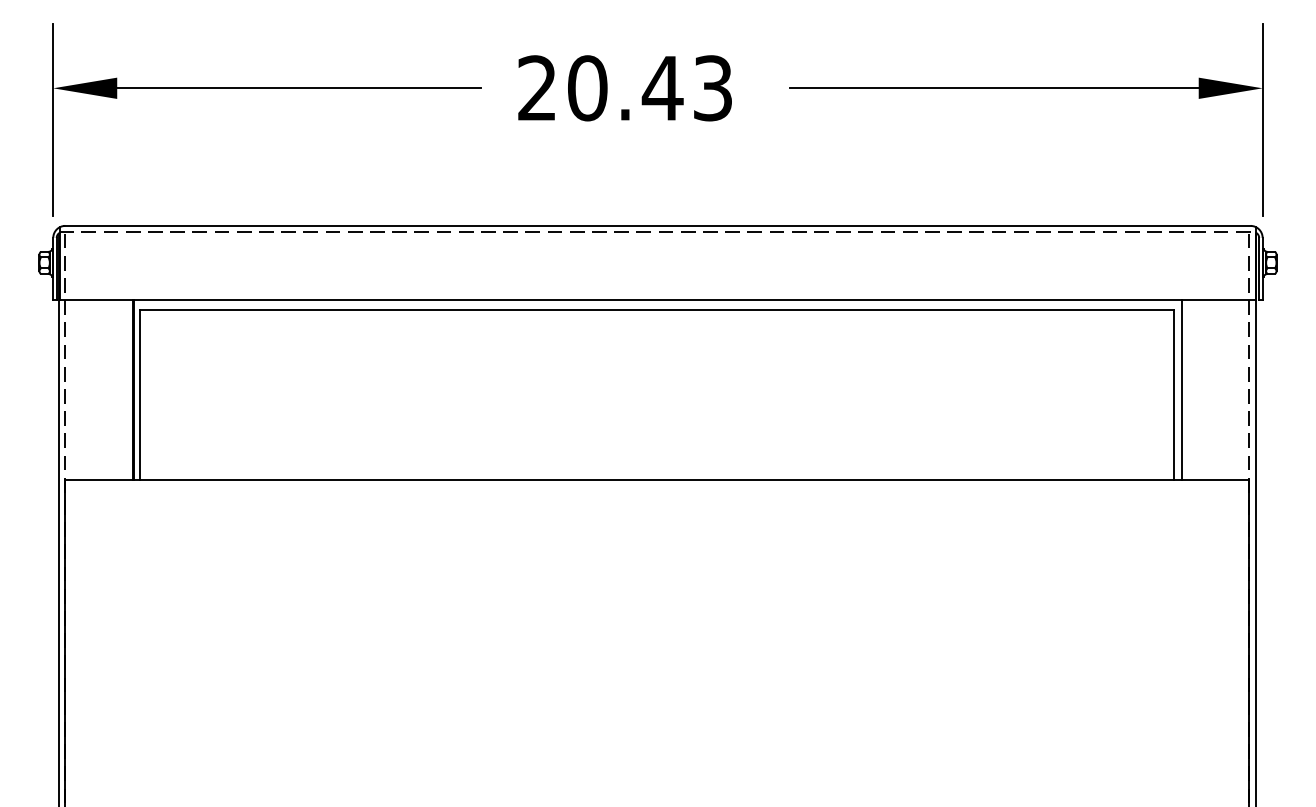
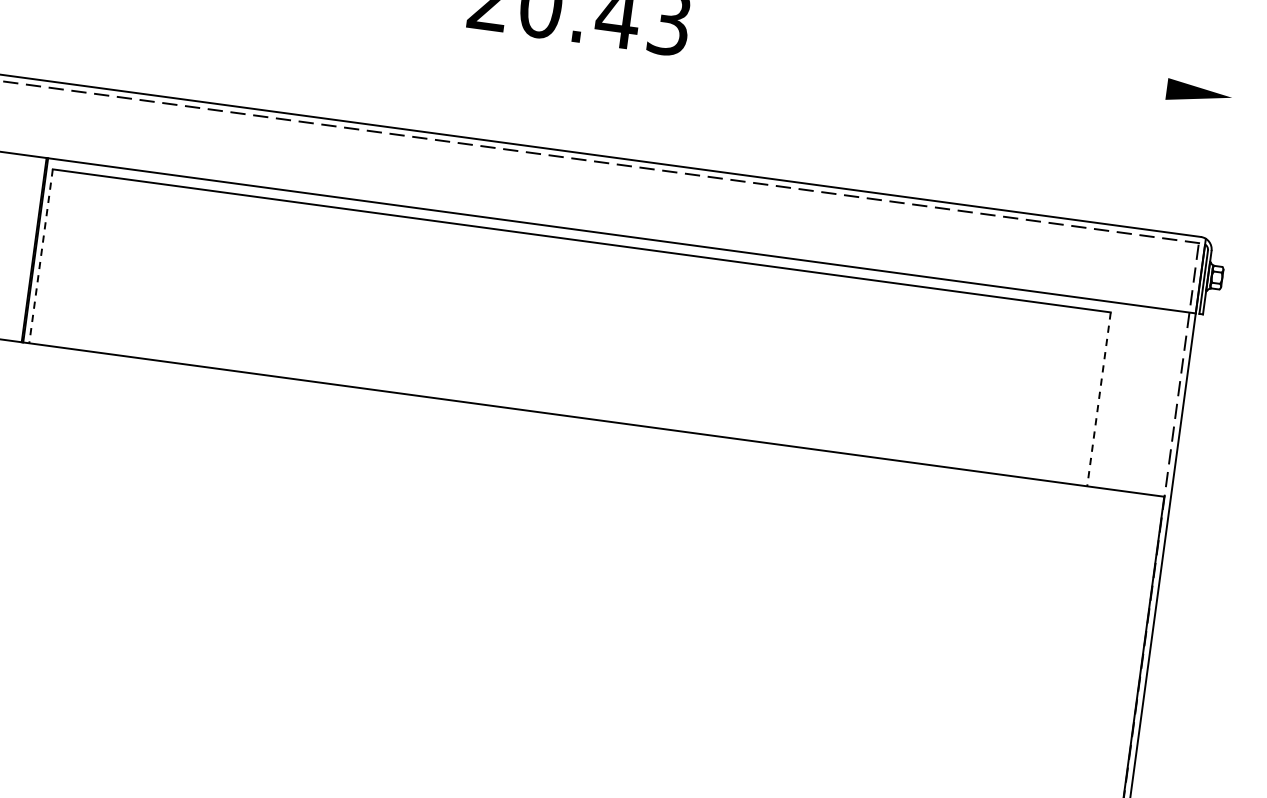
line: (993, 88) -> (956, 60), removed
line: (1262, 119) -> (1227, 129), removed
line: (1181, 389) -> (1107, 394), removed
line: (140, 394) -> (41, 255), solid -> dashed
line: (1173, 394) -> (1098, 398), solid -> dashed

